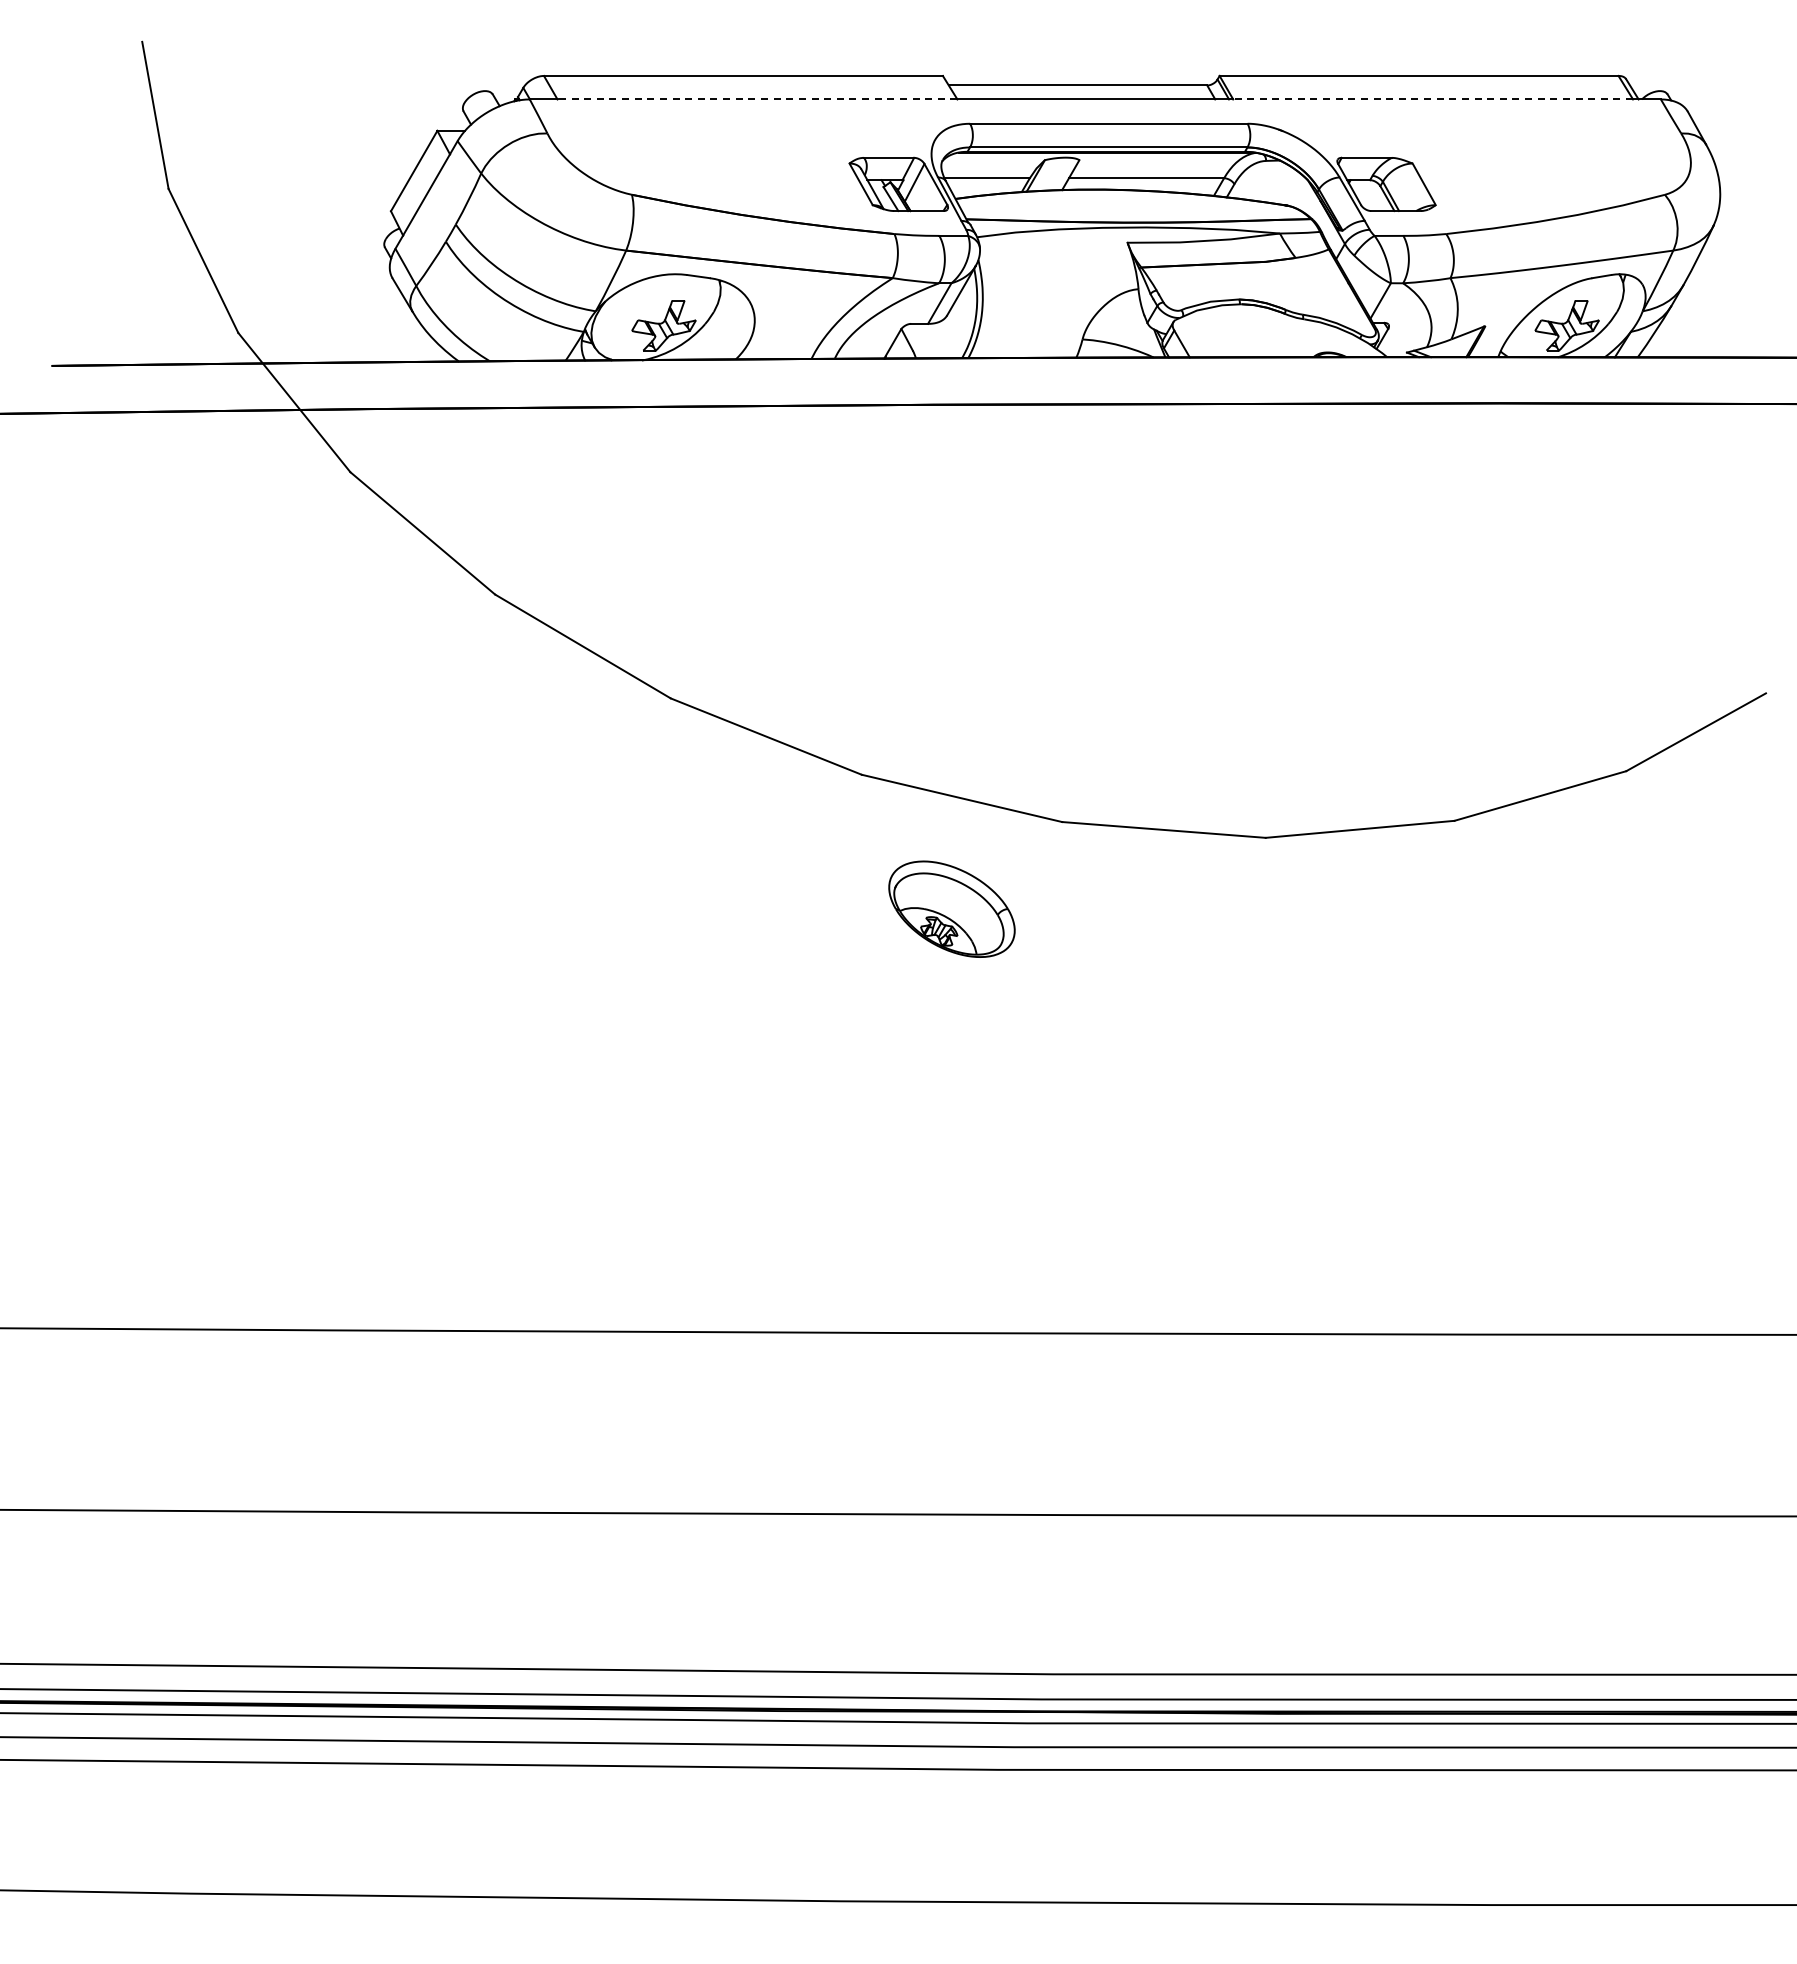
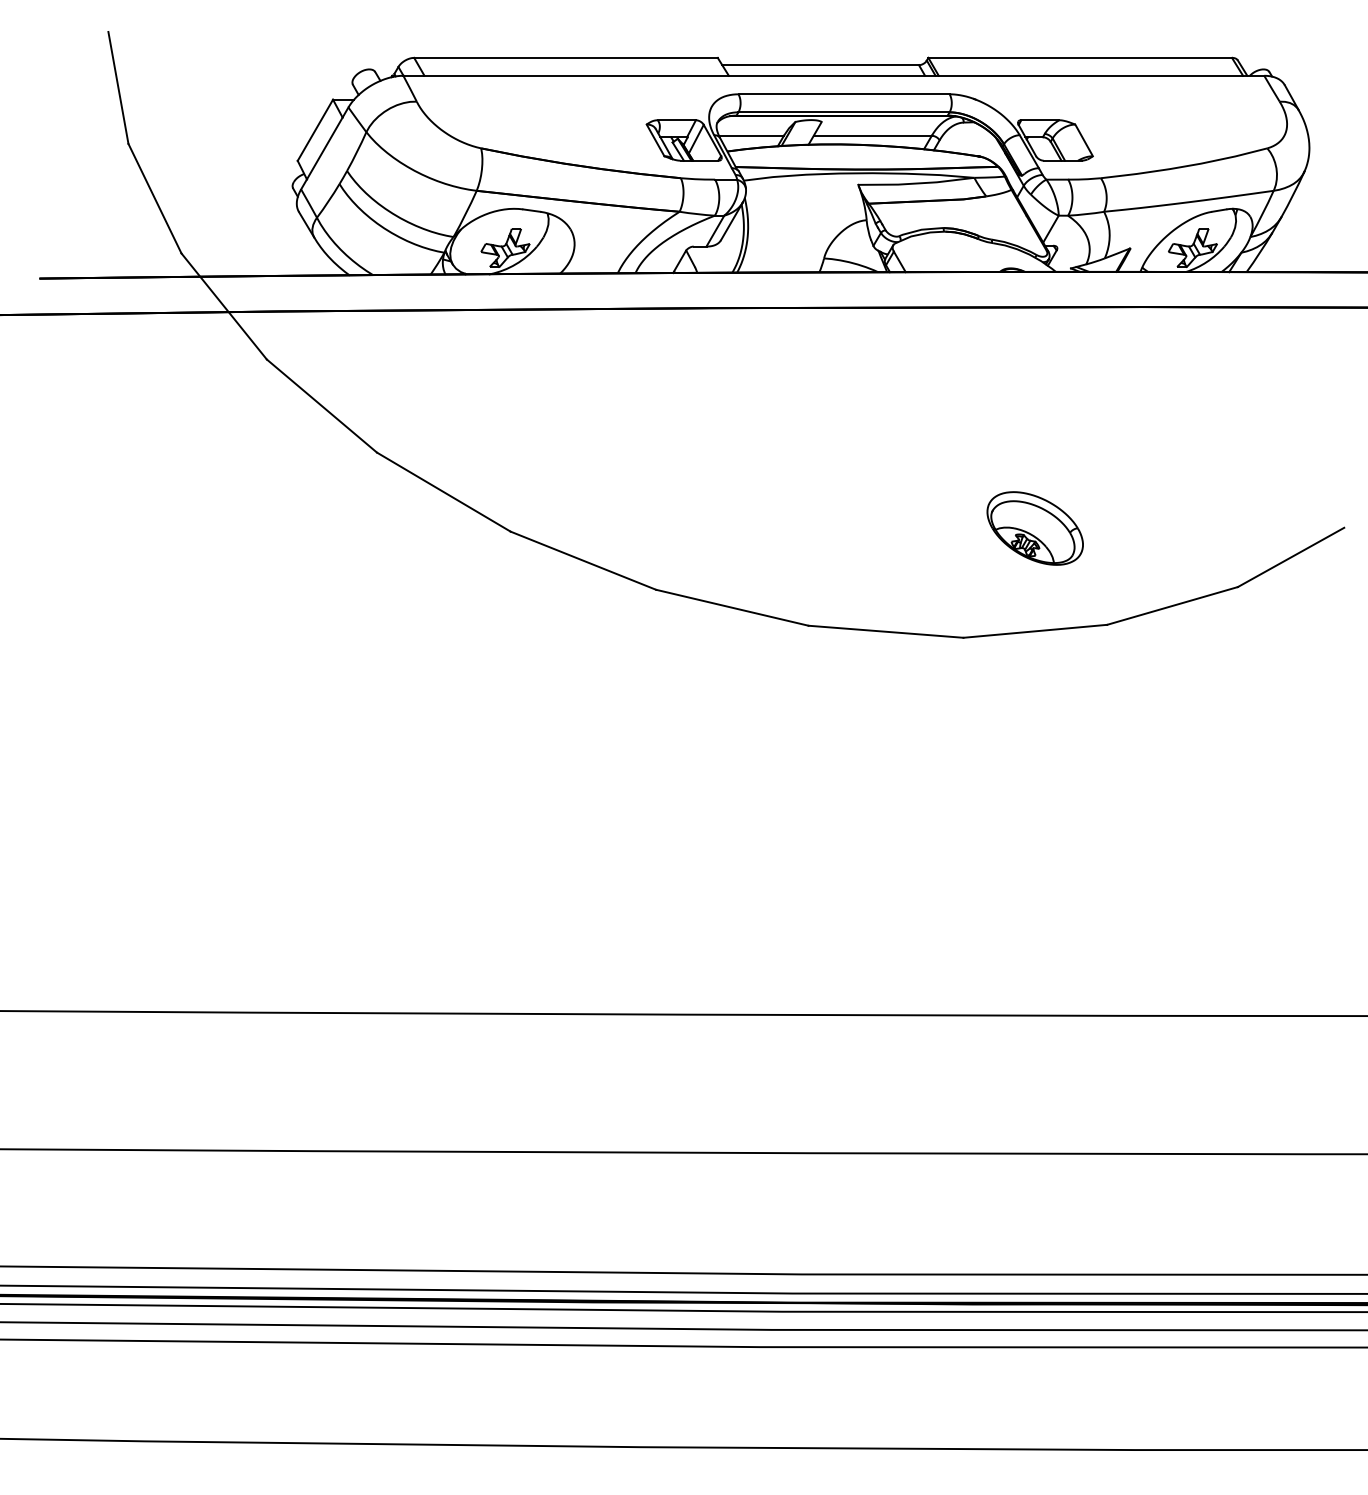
line: (757, 99) -> (576, 75), dashed -> solid
line: (1433, 99) -> (1091, 75), dashed -> solid
part: (951, 908) -> (1034, 527), moved

